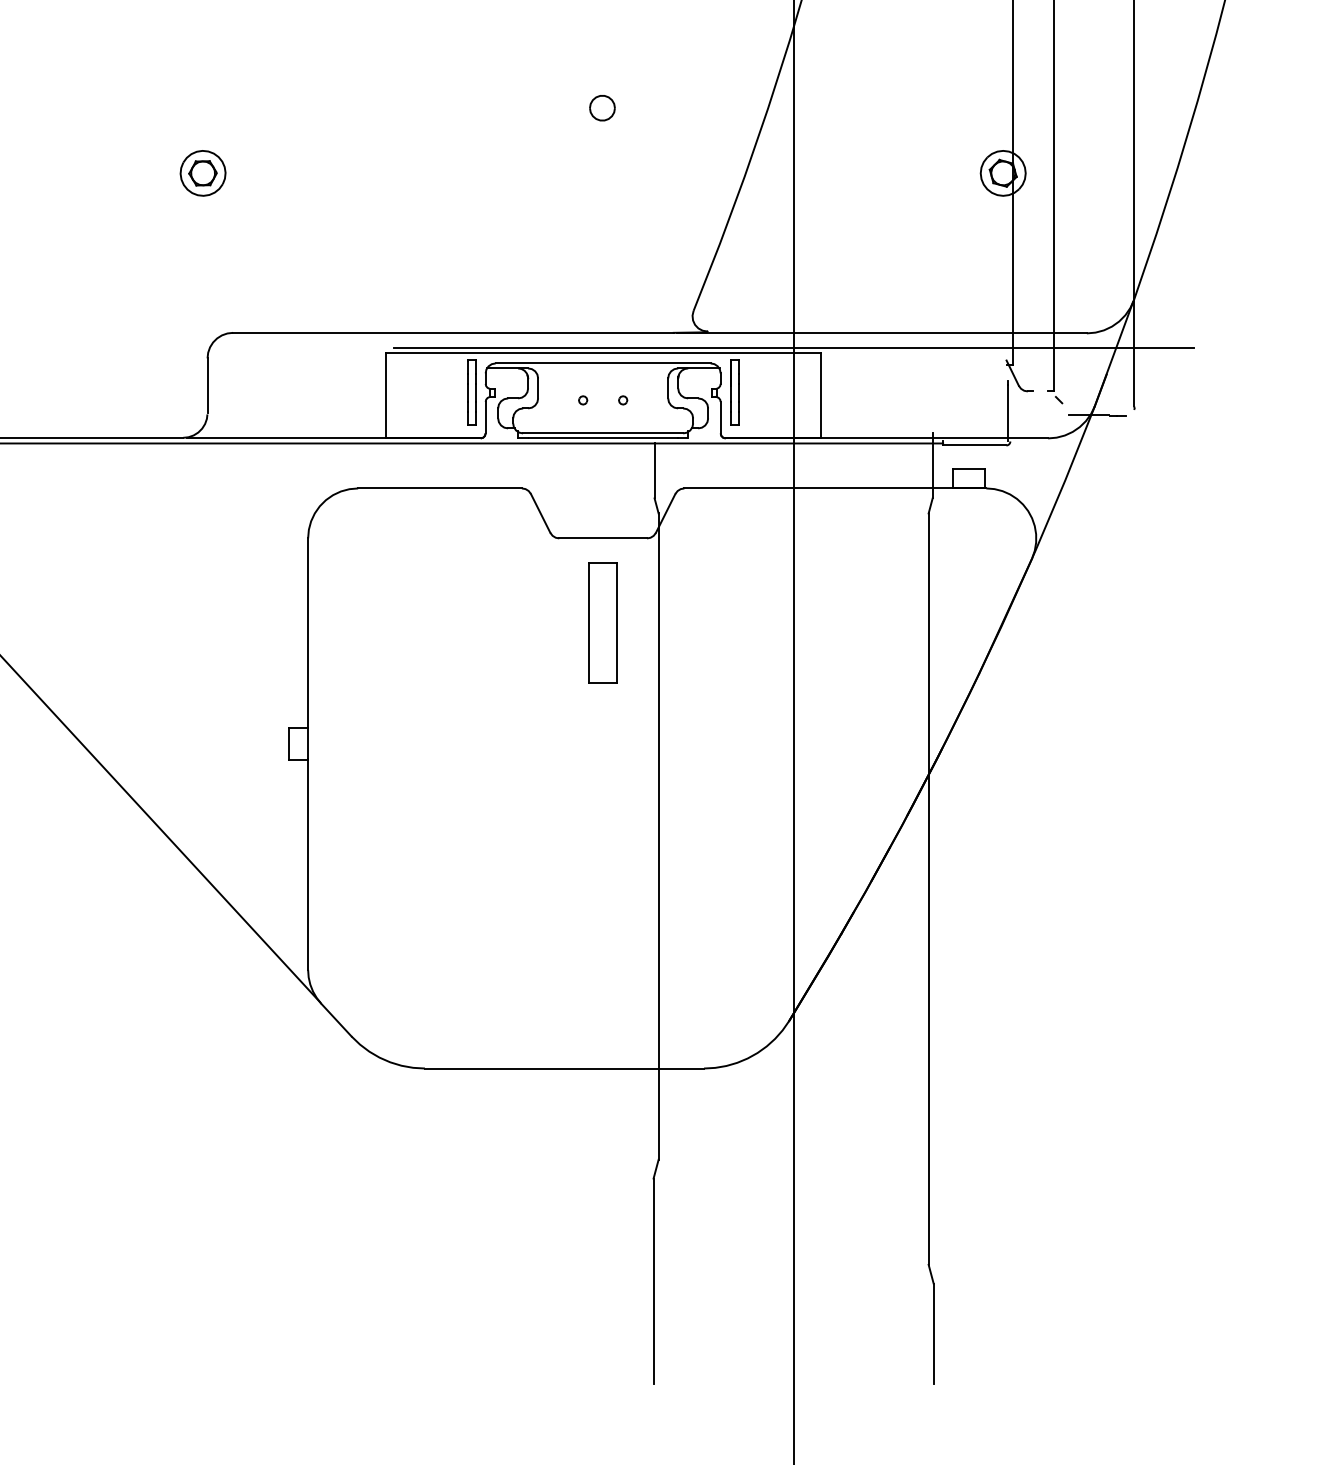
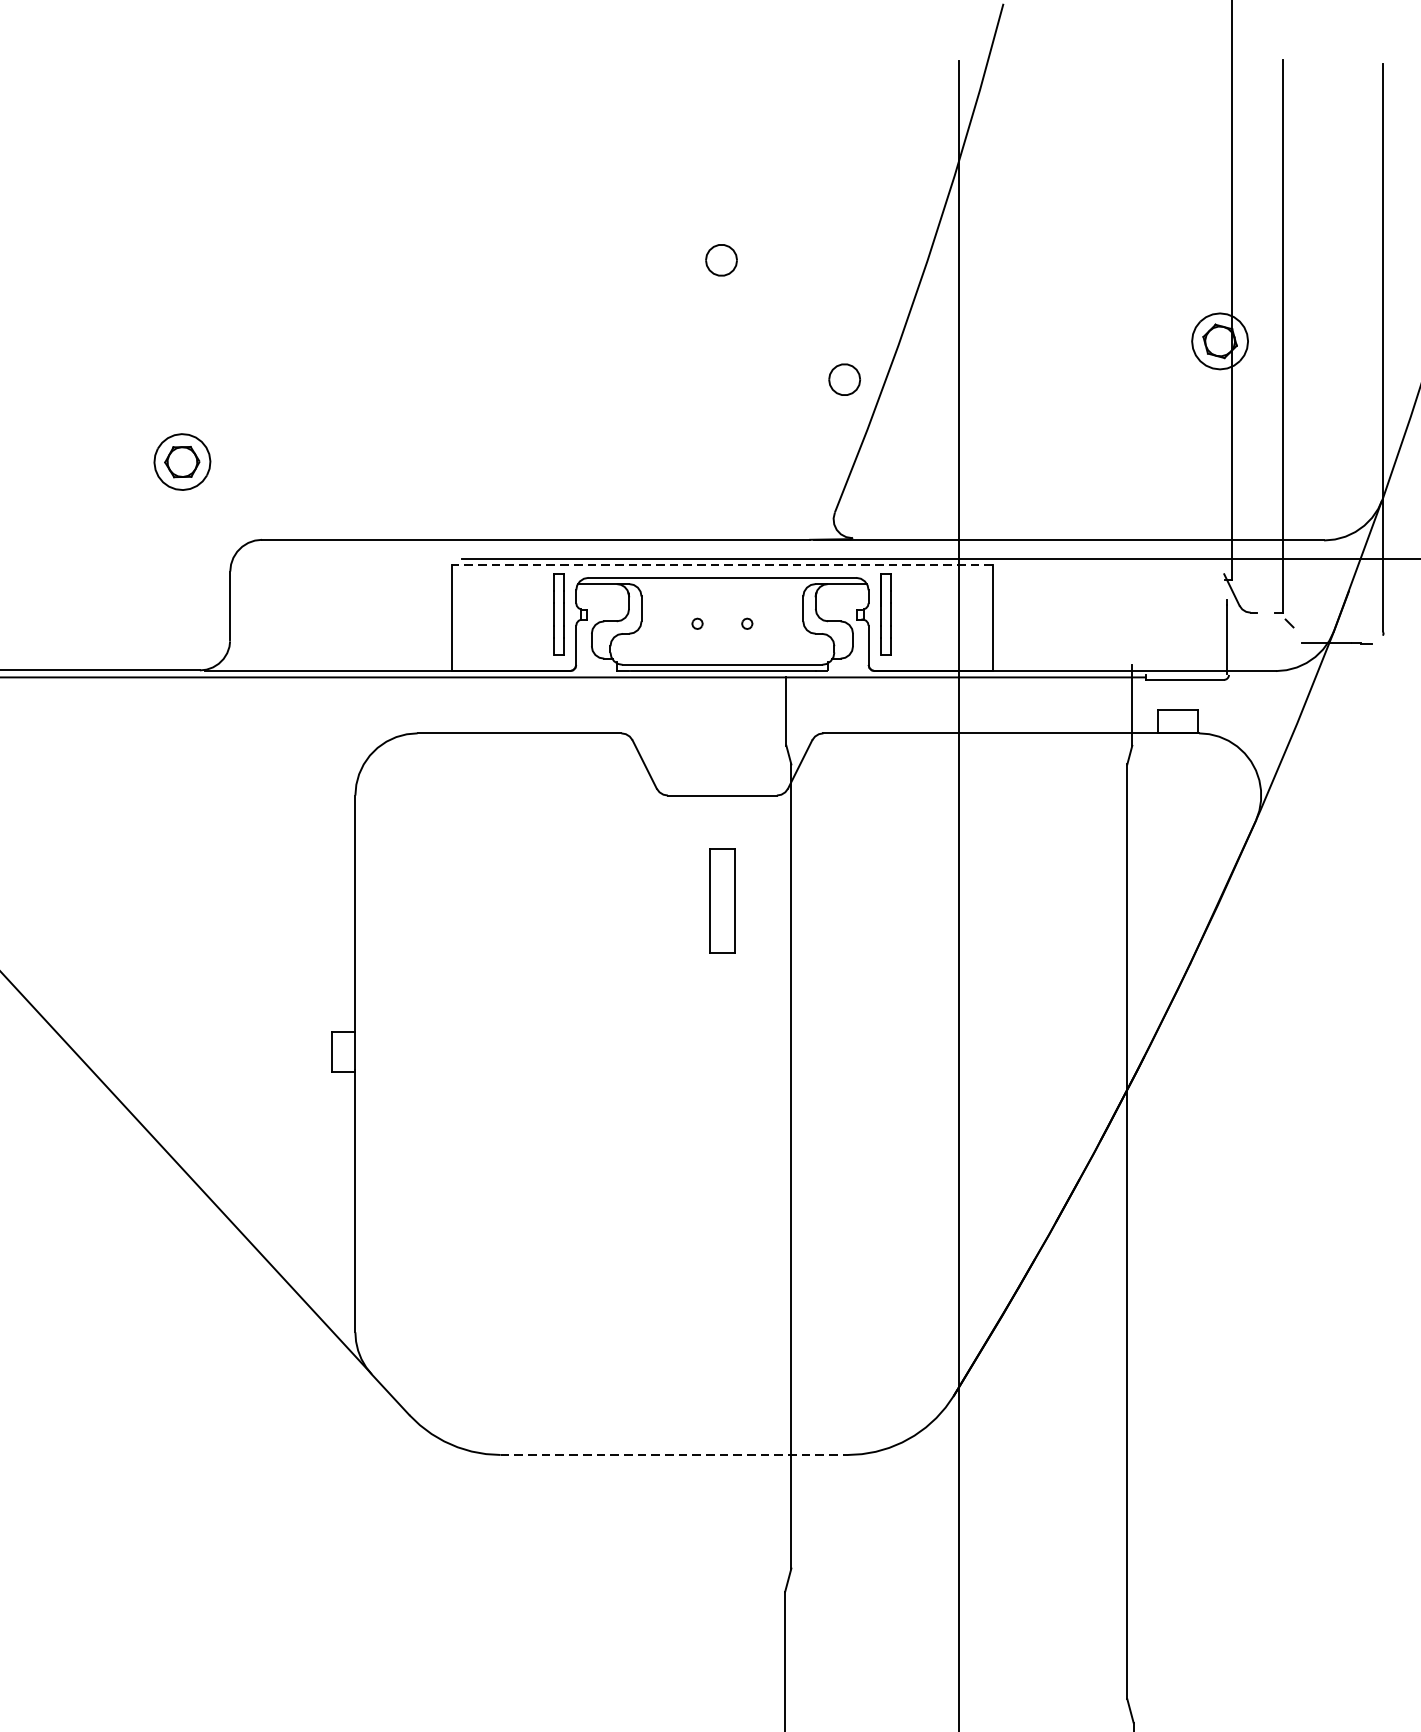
part: (202, 173) -> (181, 462), moved
part: (701, 204) -> (844, 380), added
line: (603, 353) -> (722, 565), solid -> dashed
part: (602, 622) -> (721, 900), size x0.7
line: (564, 1068) -> (674, 1454), solid -> dashed

